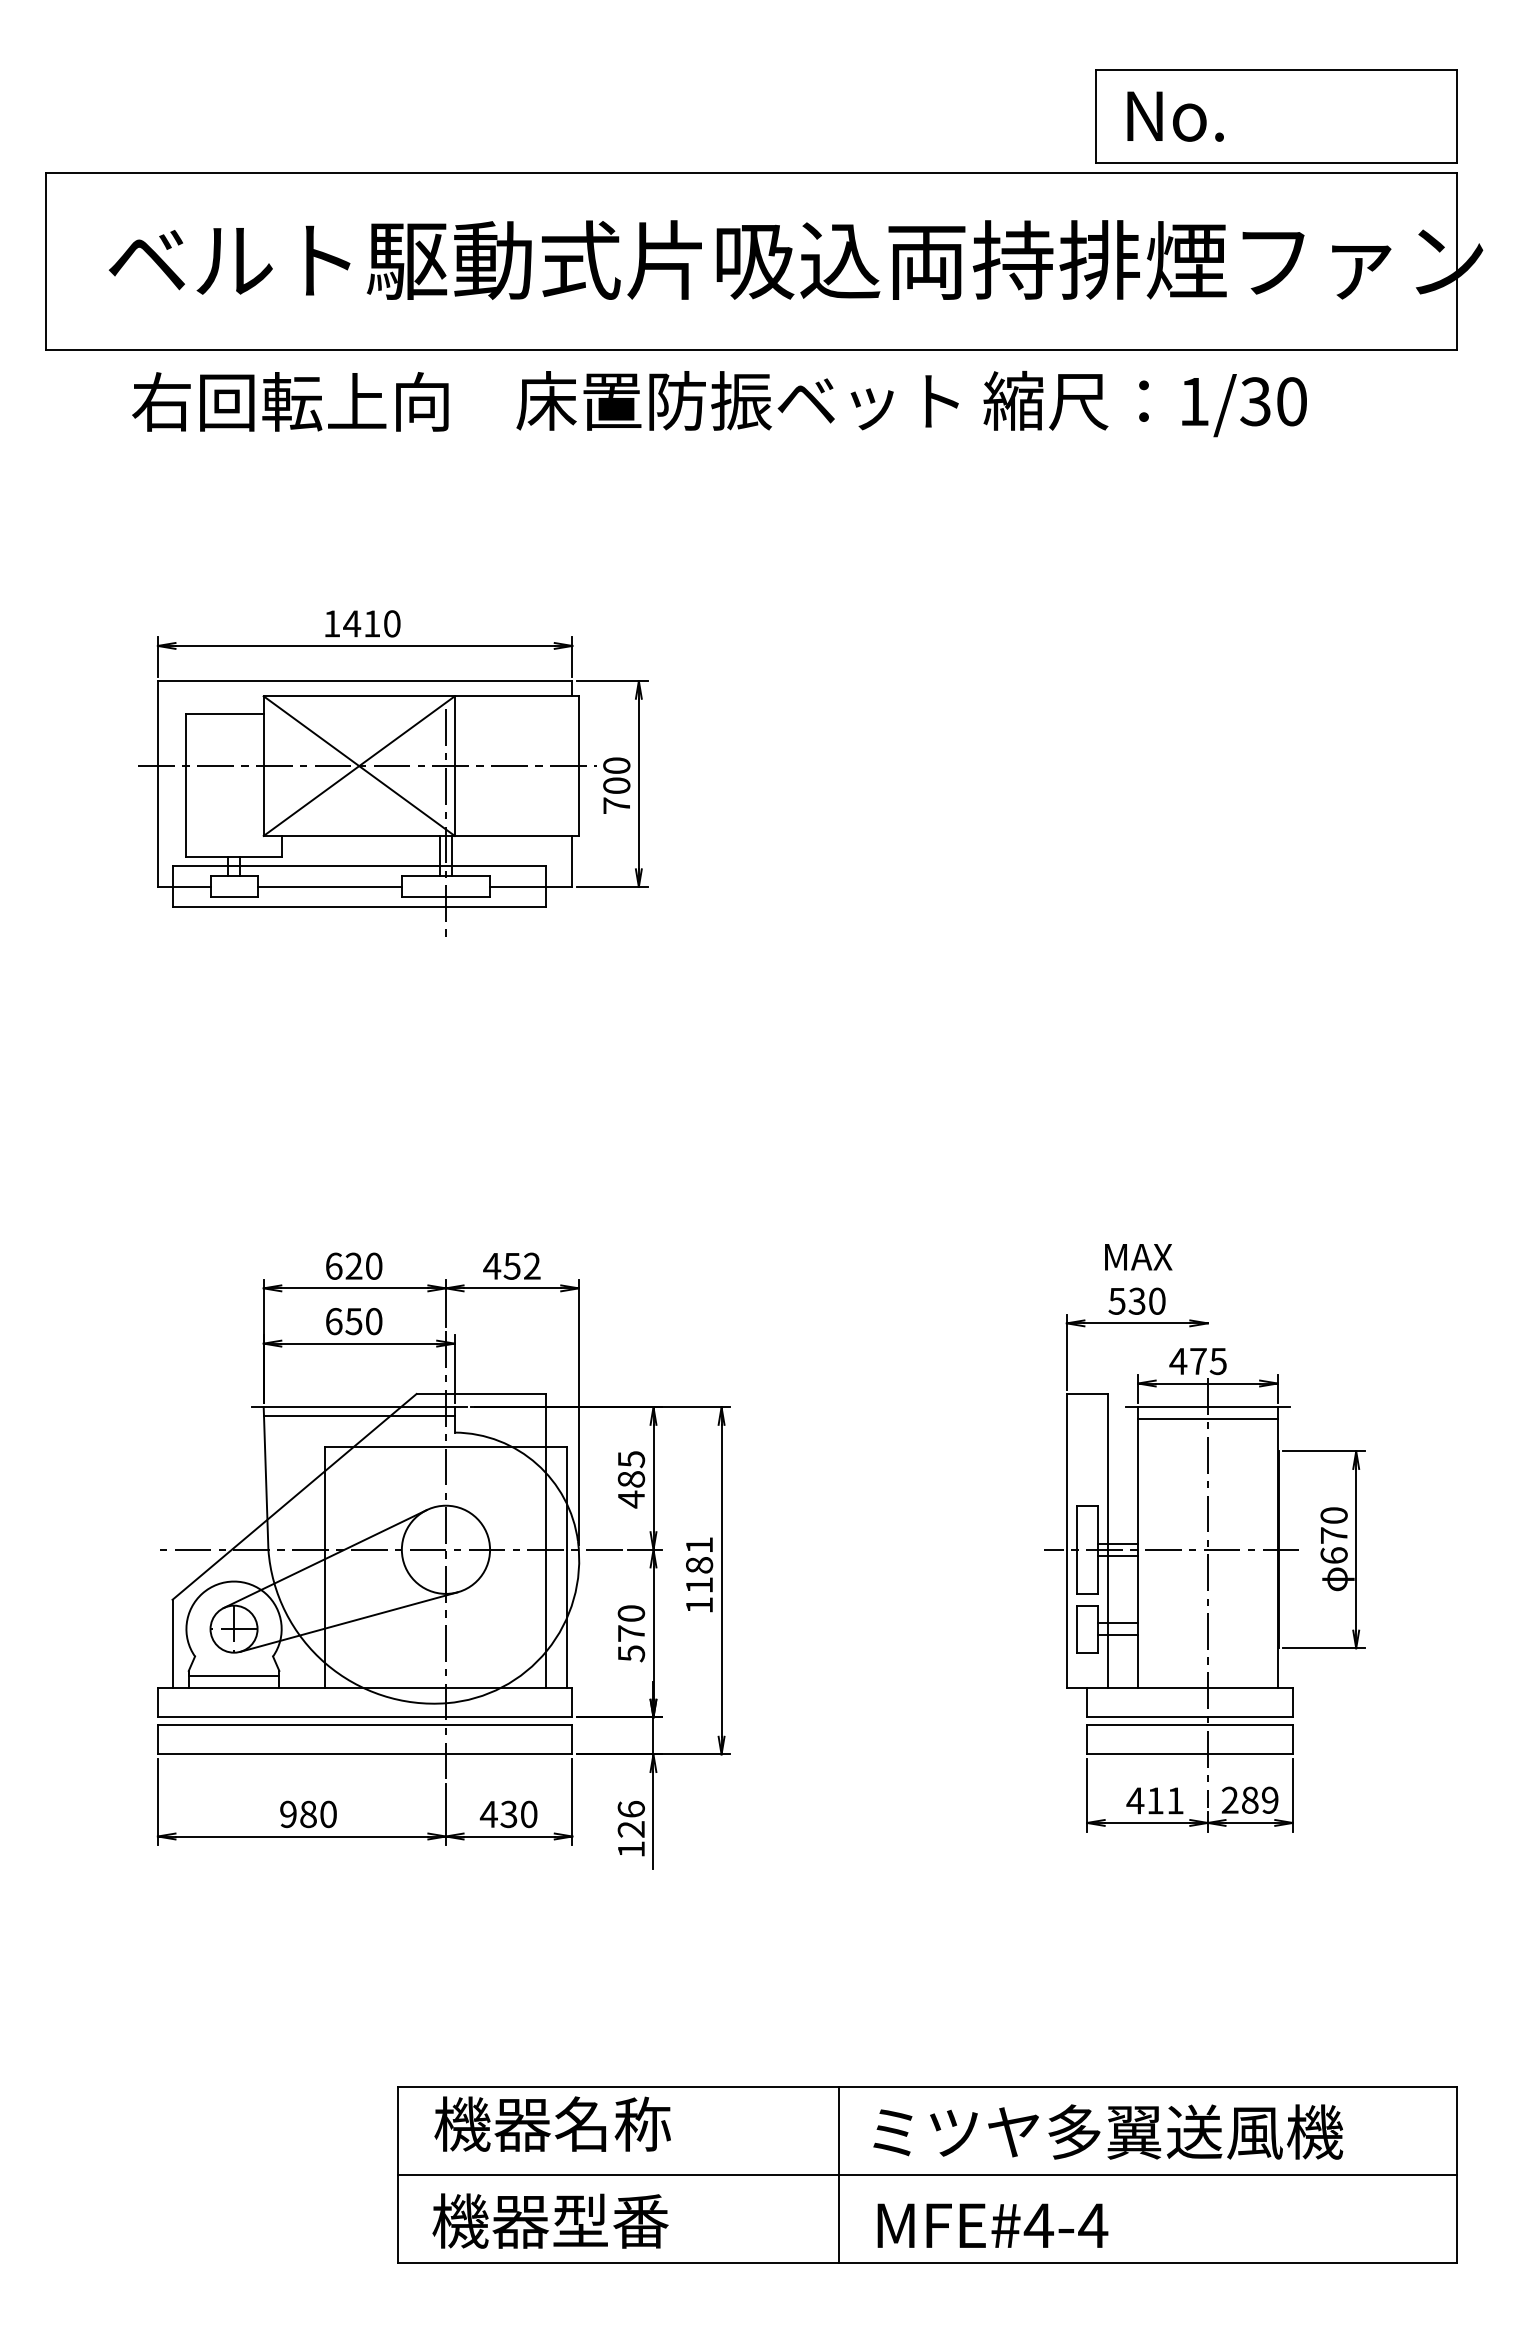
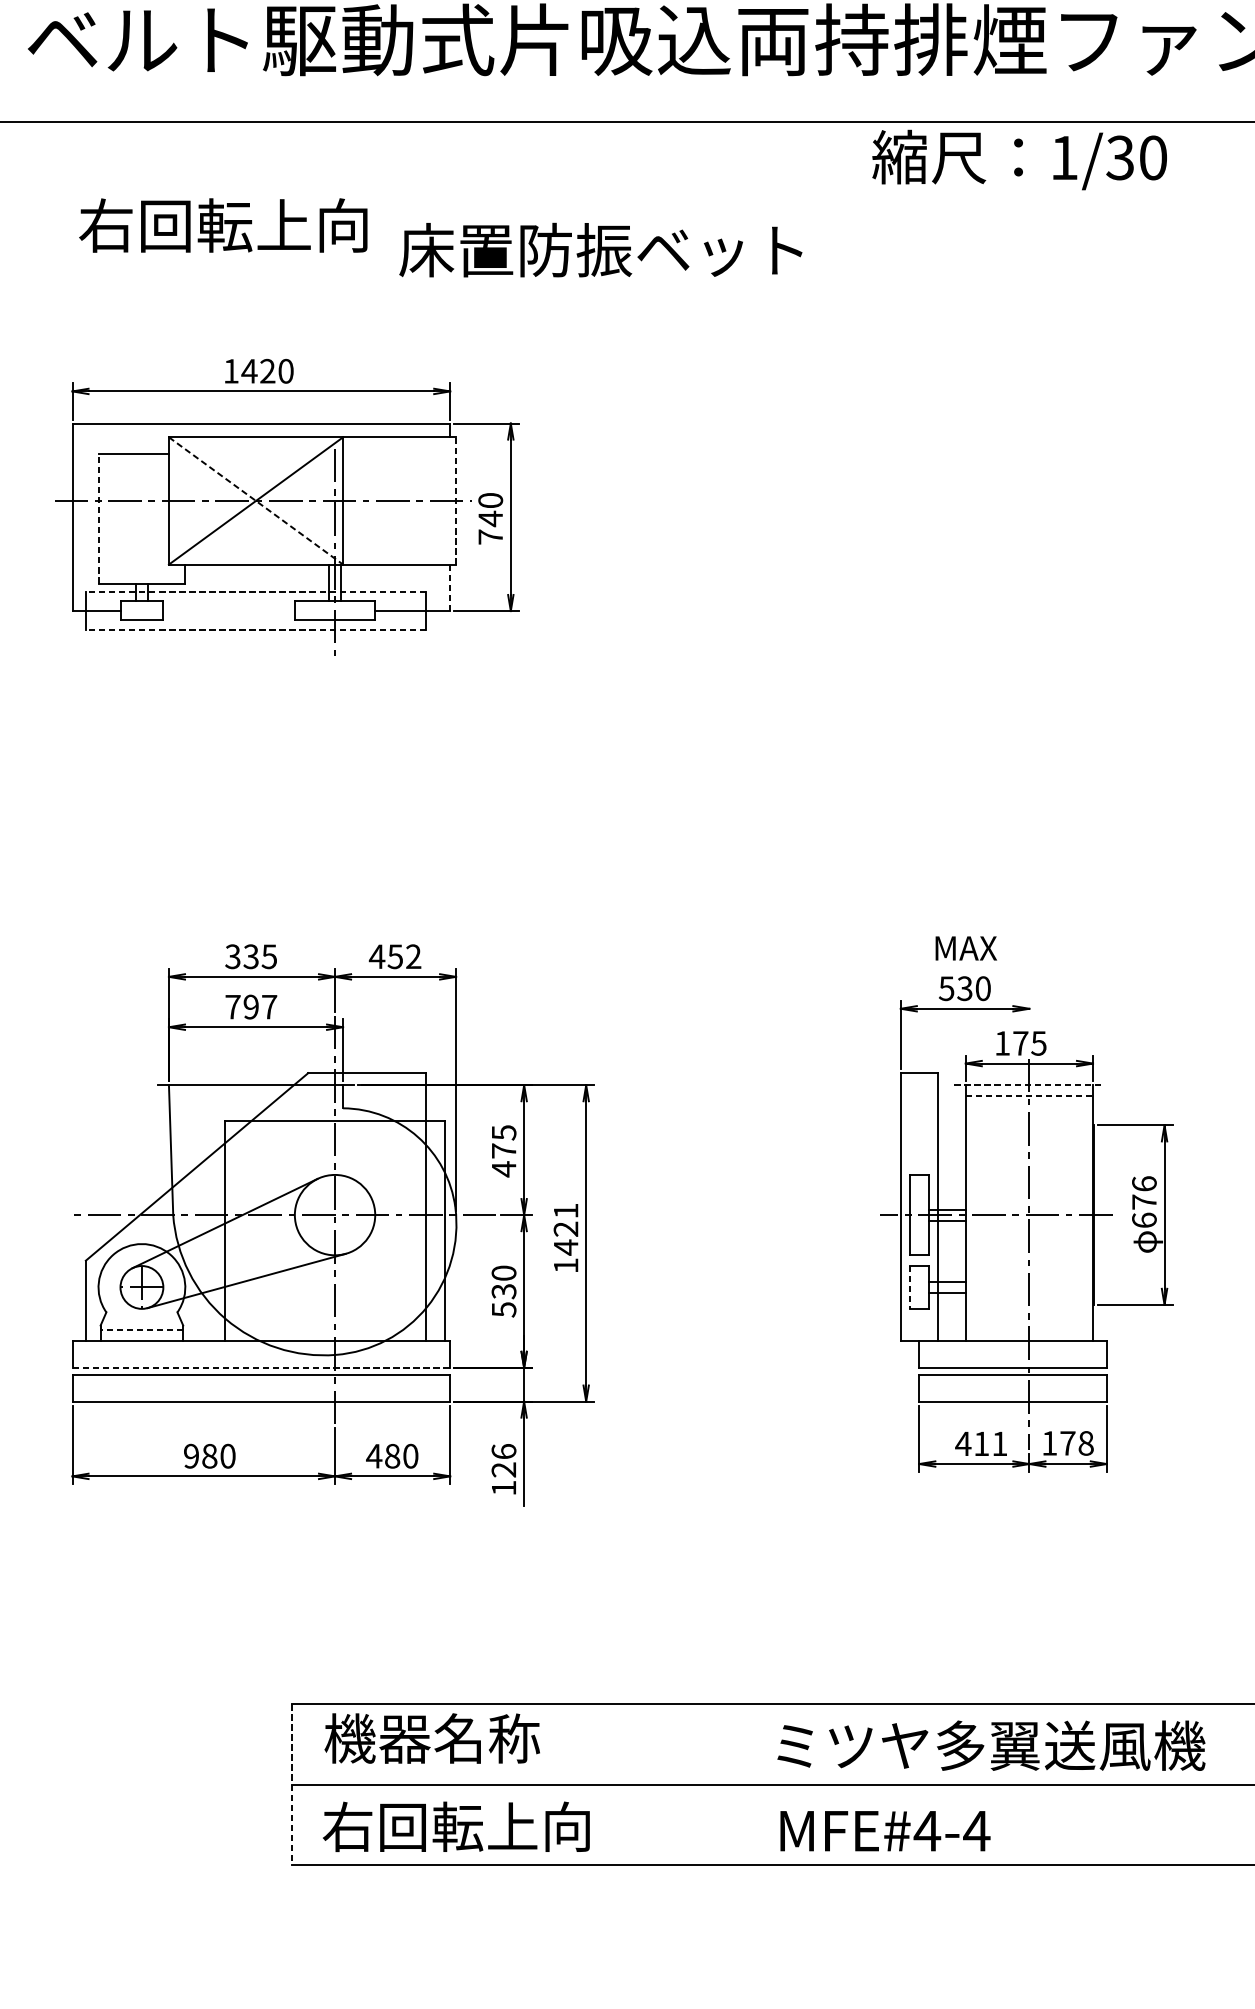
text: (737, 400) -> (600, 249), moved
text: (290, 401) -> (223, 225), moved
text: (1144, 404) -> (1019, 160), moved
text: (371, 623) -> (267, 370), 1410 -> 1420
line: (359, 766) -> (256, 501), solid -> dashed
line: (579, 766) -> (456, 501), solid -> dashed
line: (186, 784) -> (98, 517), solid -> dashed
text: (616, 785) -> (490, 518), 700 -> 740
line: (572, 861) -> (450, 587), solid -> dashed
line: (359, 866) -> (256, 592), solid -> dashed
line: (329, 886) -> (228, 610), removed
line: (359, 907) -> (256, 629), solid -> dashed
text: (353, 1265) -> (250, 956), 620 -> 335
text: (353, 1321) -> (250, 1007), 650 -> 797
text: (1178, 1361) -> (1002, 1043), 475 -> 175
line: (1208, 1407) -> (1029, 1085), solid -> dashed
line: (359, 1416) -> (256, 1093), removed
line: (1207, 1418) -> (1029, 1095), solid -> dashed
text: (631, 1479) -> (504, 1151), 485 -> 475
text: (1333, 1515) -> (1143, 1183), 670 -> 676
text: (699, 1575) -> (566, 1238), 1181 -> 1421
line: (1077, 1629) -> (910, 1287), solid -> dashed
text: (631, 1633) -> (504, 1291), 570 -> 530
line: (233, 1676) -> (141, 1330), solid -> dashed
line: (365, 1717) -> (261, 1367), solid -> dashed
text: (1249, 1799) -> (1067, 1442), 289 -> 178
text: (508, 1813) -> (392, 1455), 430 -> 480
text: (1108, 2131) -> (991, 1745), moved
line: (839, 2174) -> (693, 1784), removed
line: (398, 2175) -> (291, 1785), solid -> dashed
text: (578, 2220) -> (455, 1826), 機器型番 -> 右回転上向
text: (992, 2225) -> (885, 1830), moved

